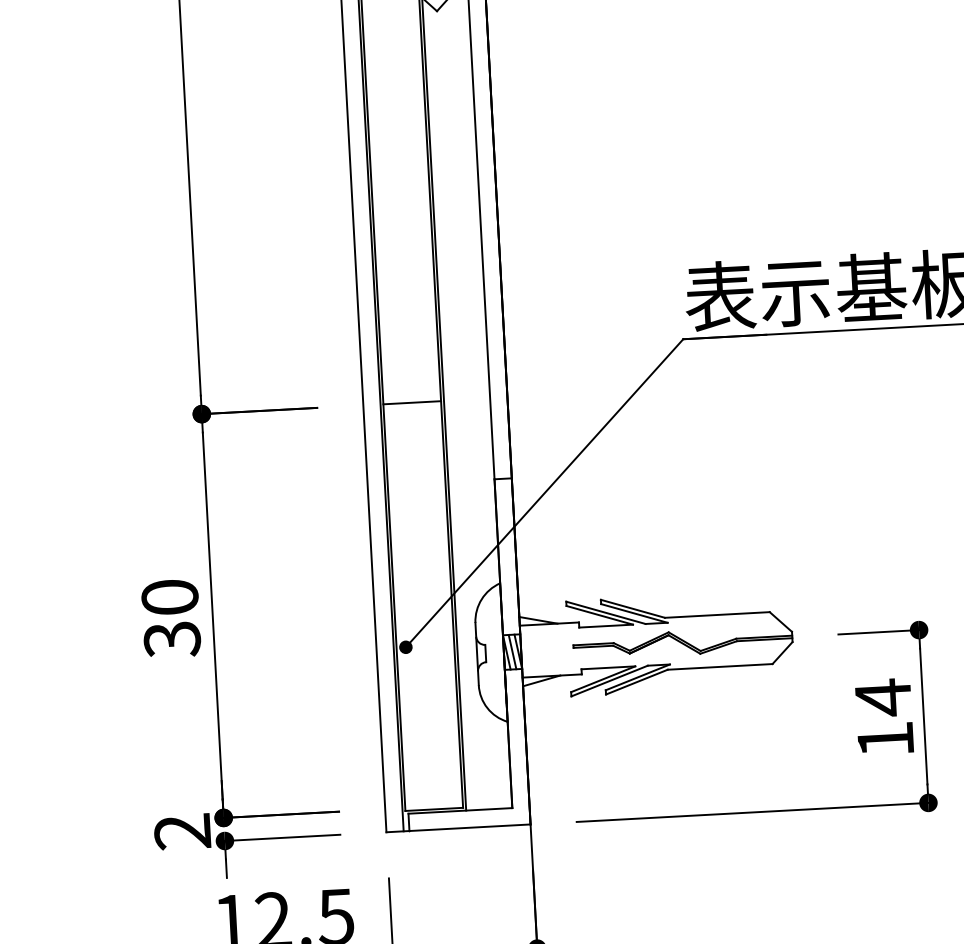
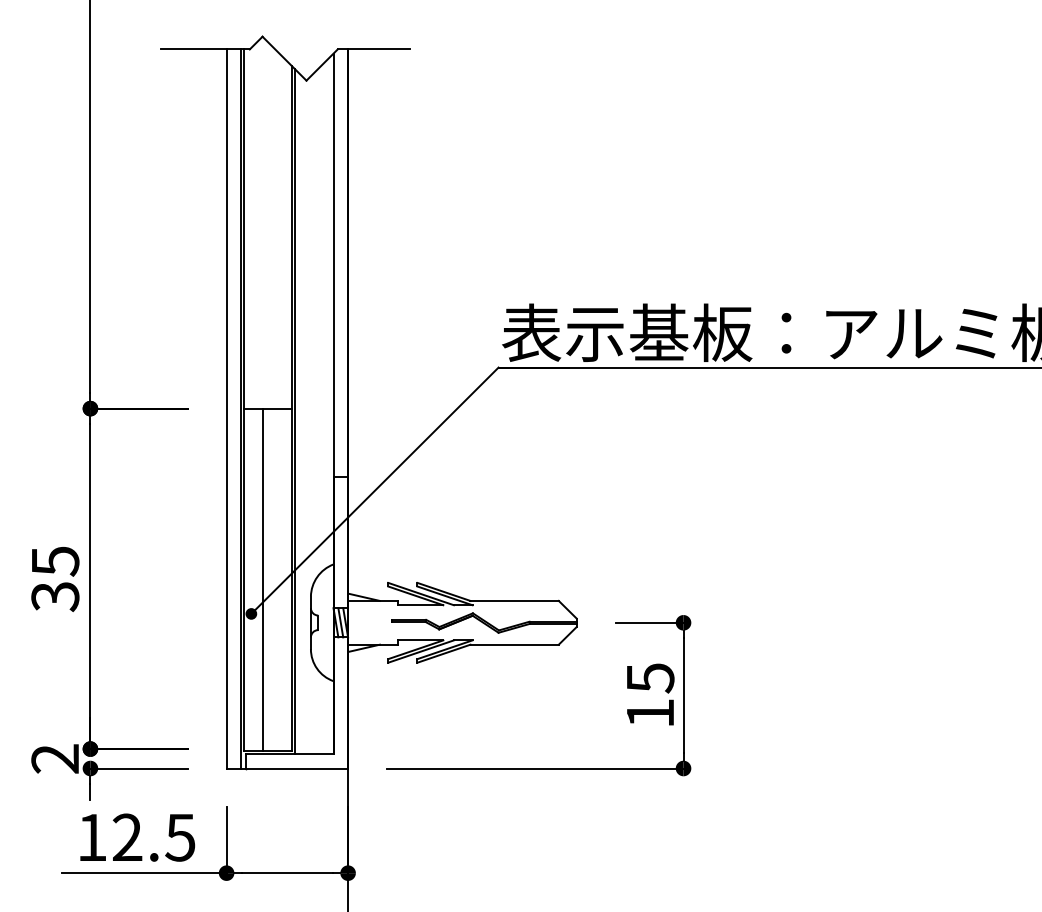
text: (170, 597) -> (55, 561), 30 -> 35
line: (416, 605) -> (262, 579), added
text: (883, 698) -> (650, 678), 14 -> 15

